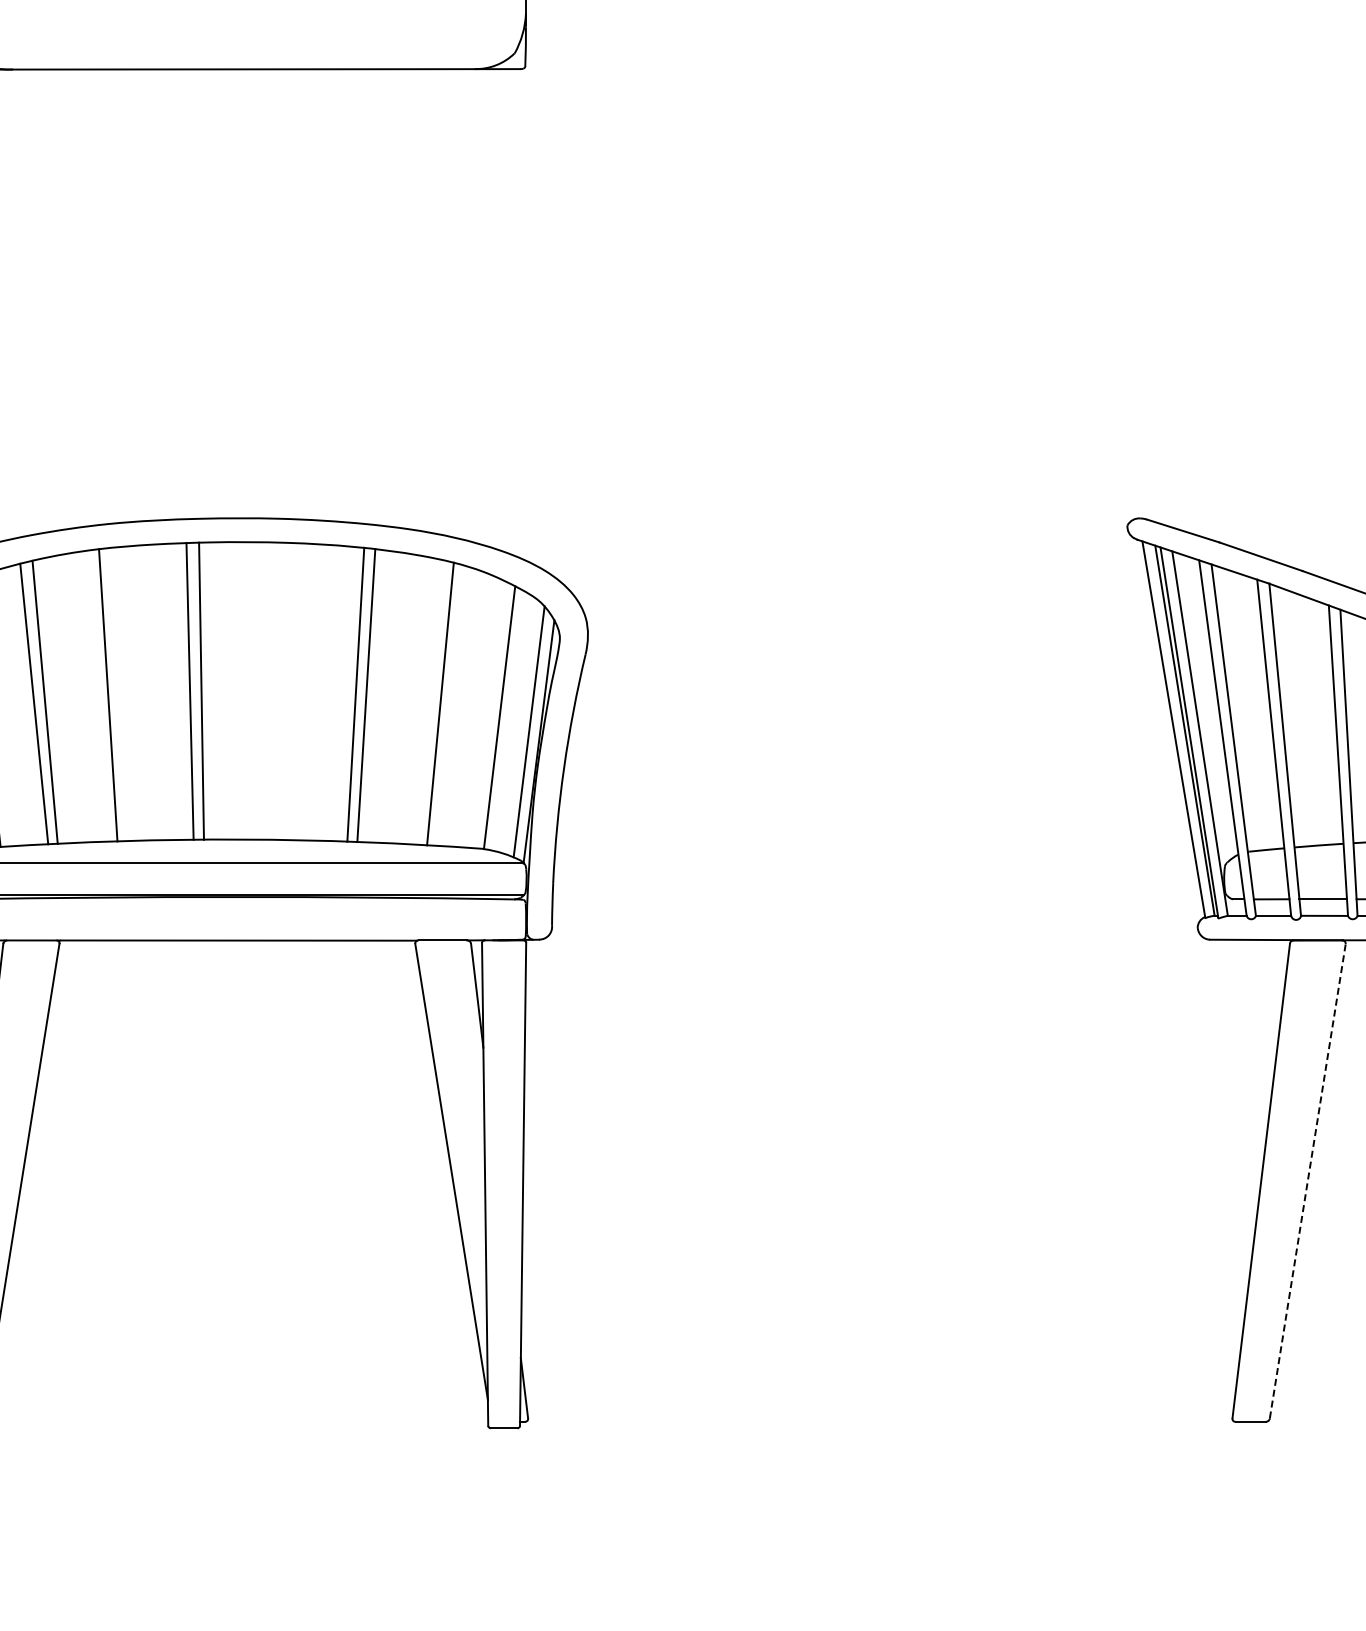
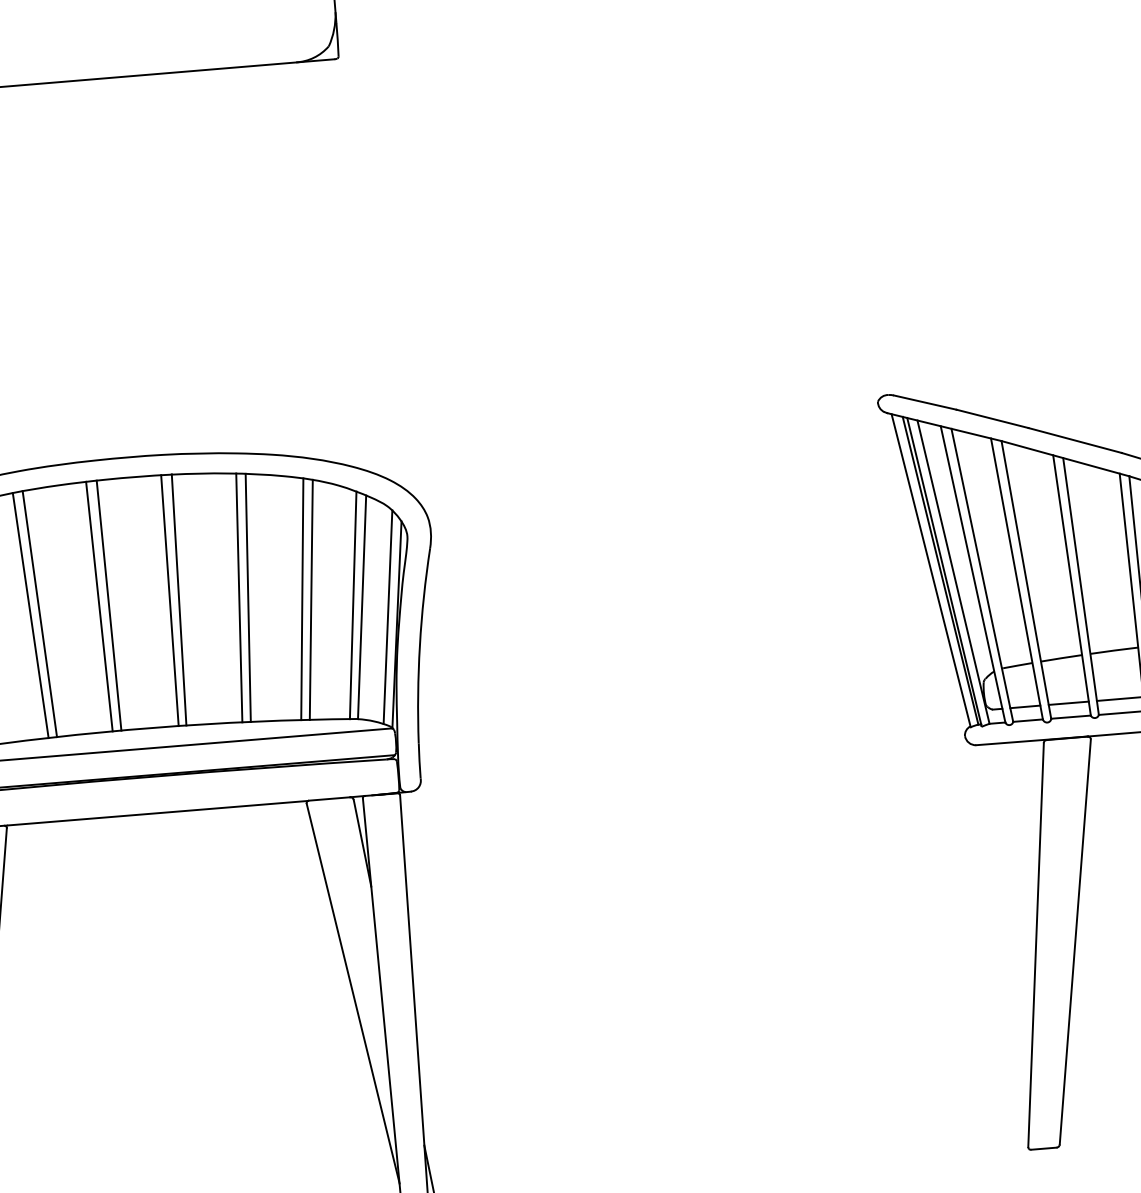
line: (273, 690) -> (169, 600), added
line: (284, 691) -> (179, 600), added
line: (118, 694) -> (39, 614), added
line: (429, 702) -> (301, 599), added
line: (489, 714) -> (353, 605), added
line: (1307, 1180) -> (1075, 941), dashed -> solid

